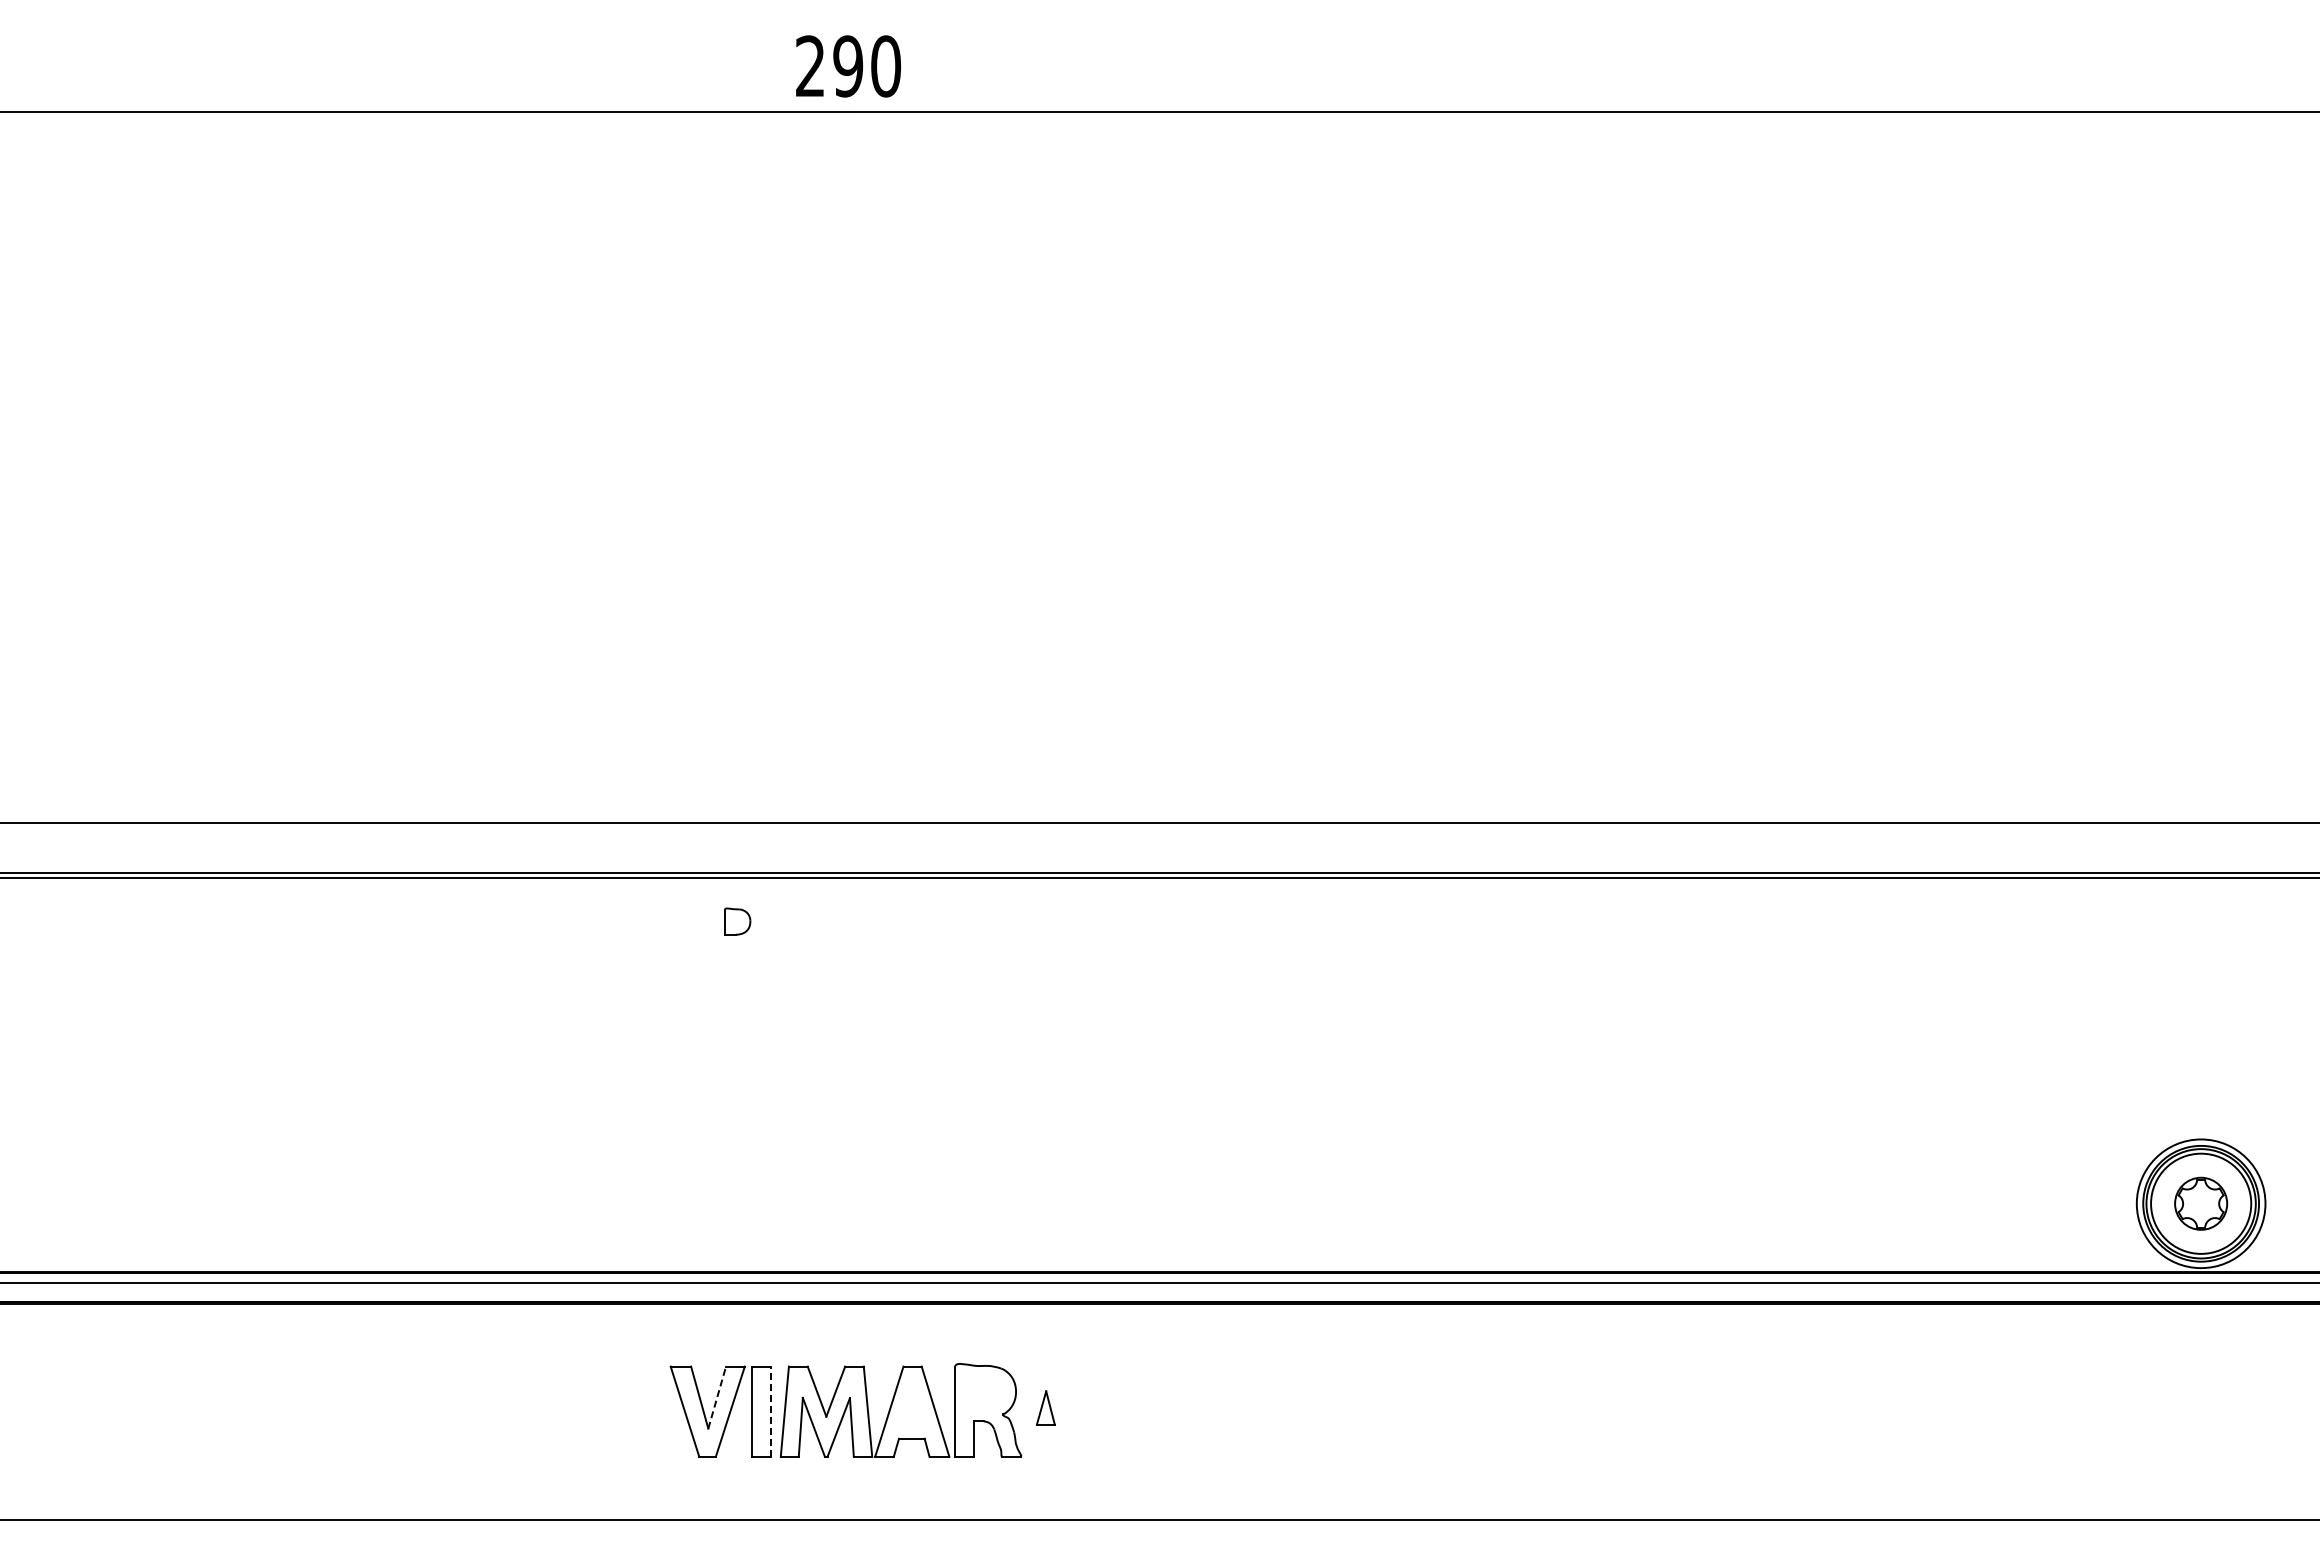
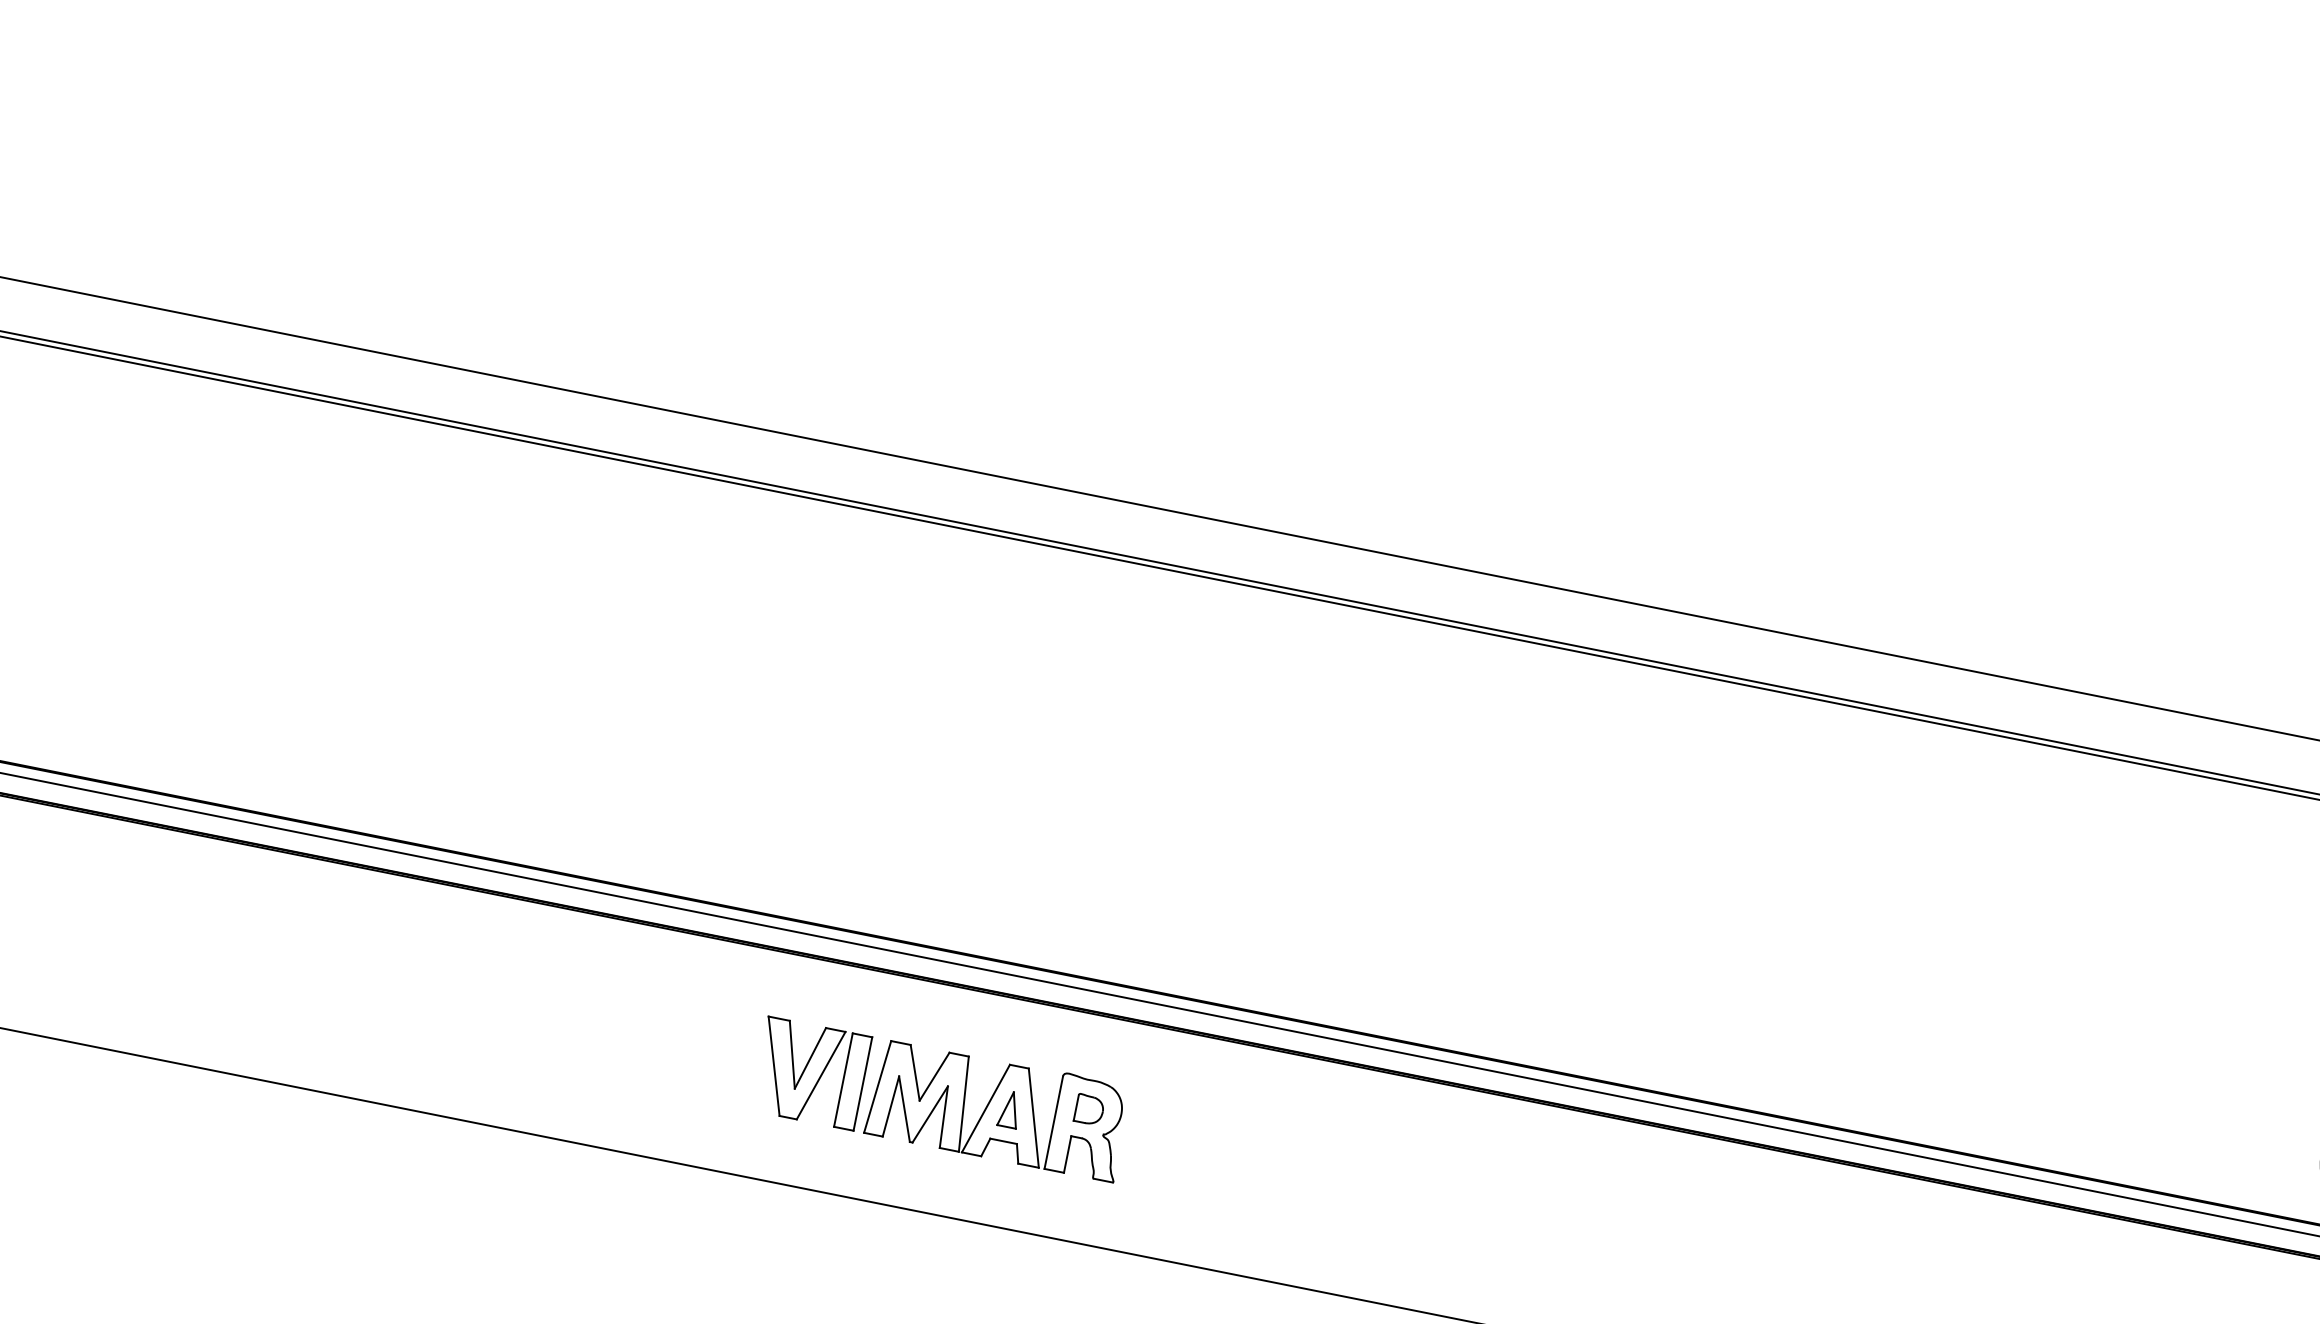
part: (737, 921) -> (1089, 1109), moved
line: (717, 1397) -> (810, 1058), dashed -> solid
part: (1045, 1407) -> (1009, 1108), moved
line: (770, 1411) -> (862, 1083), dashed -> solid

